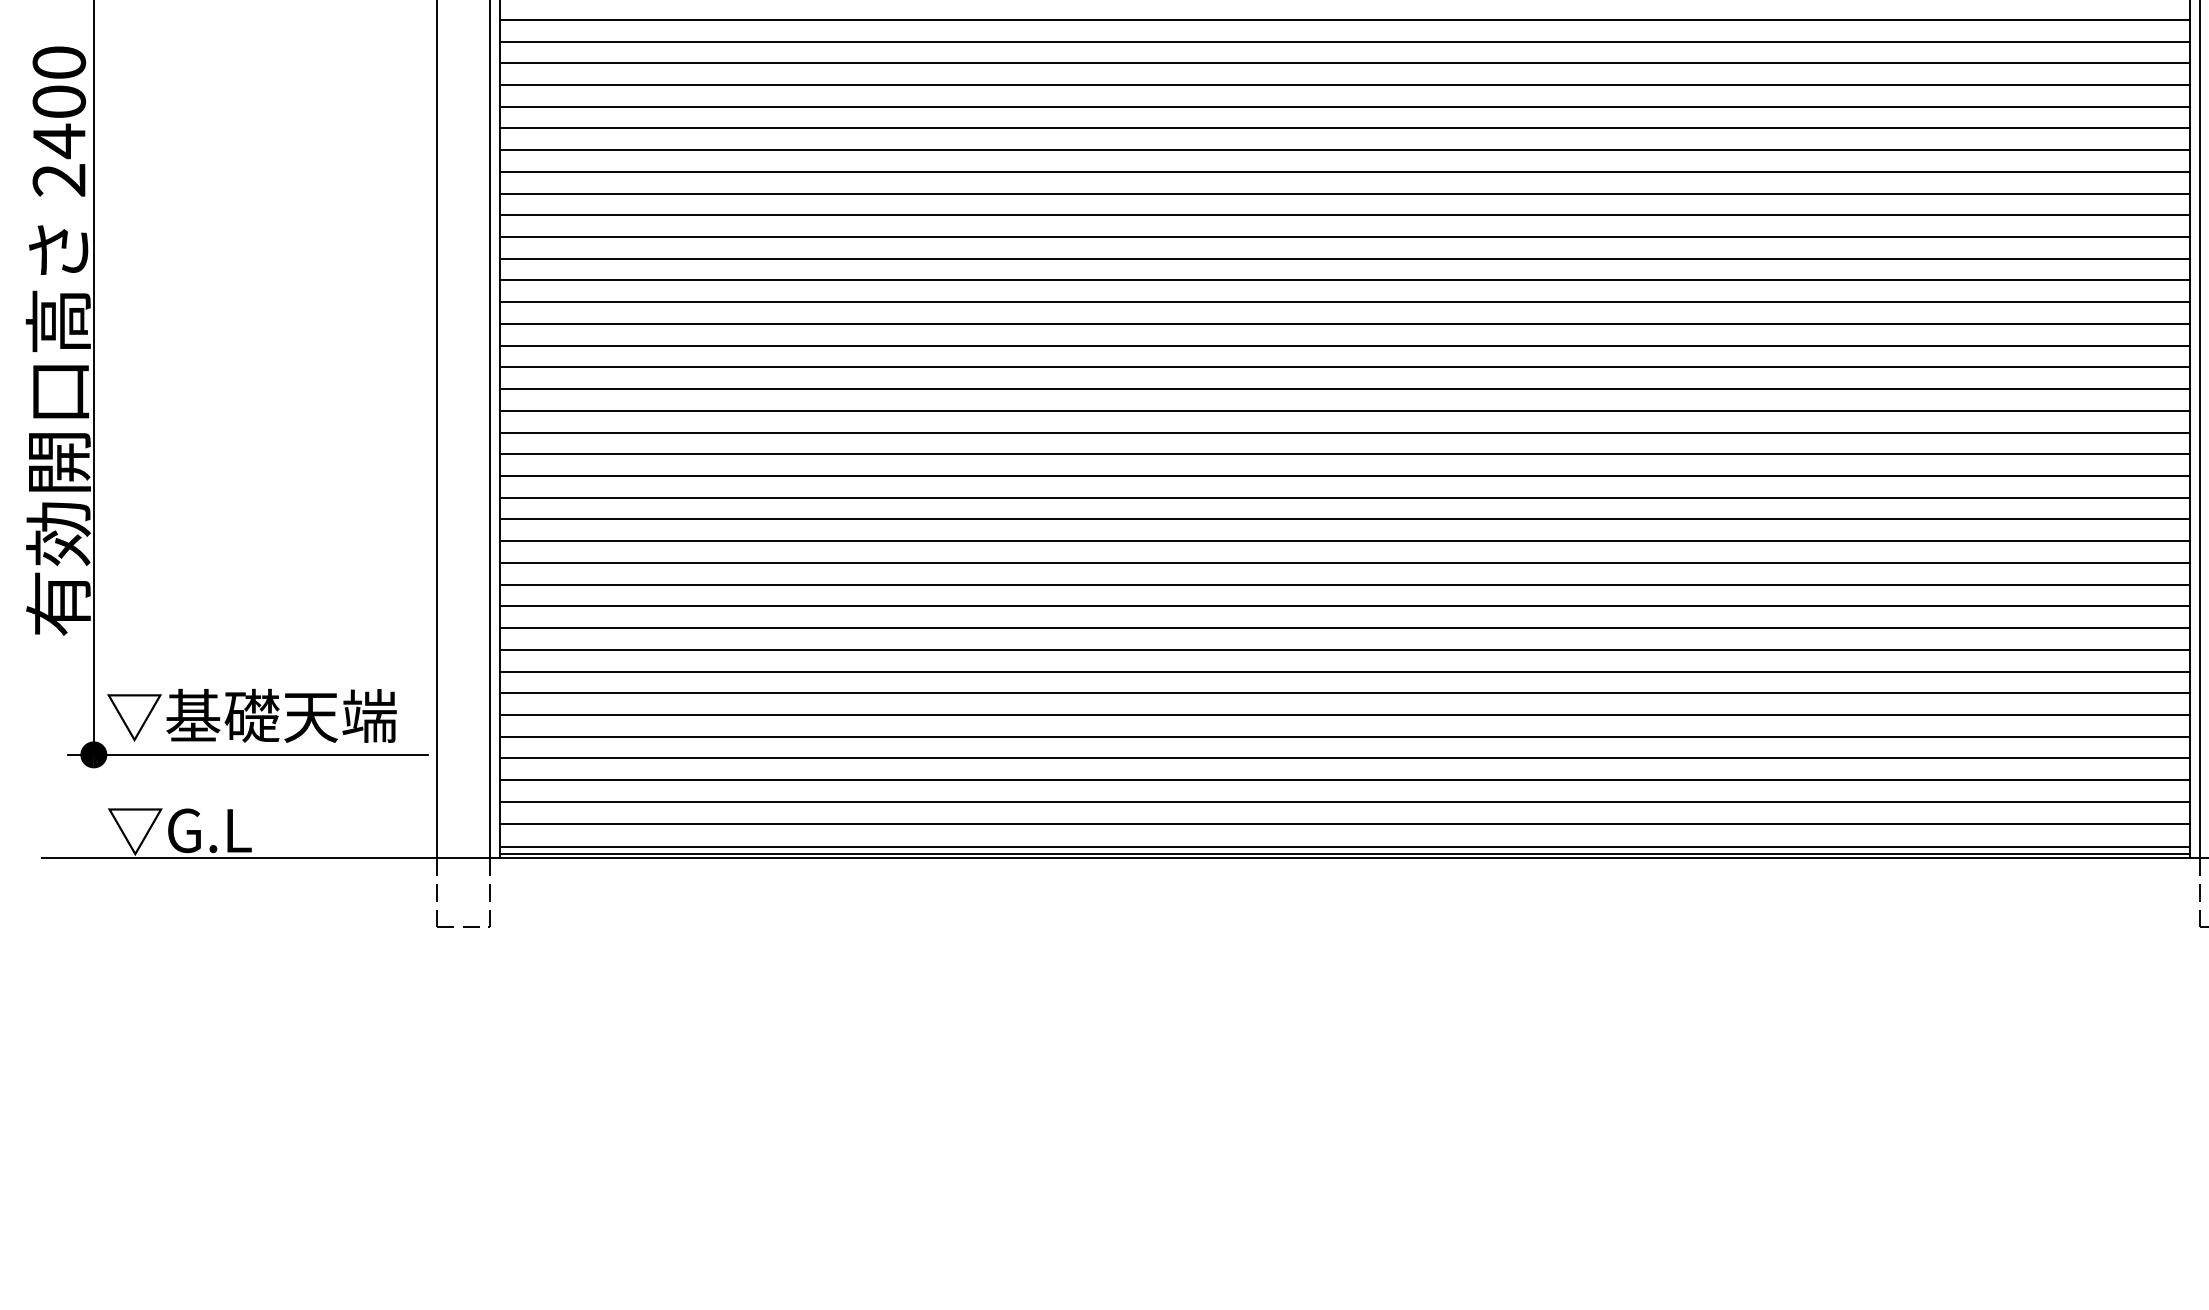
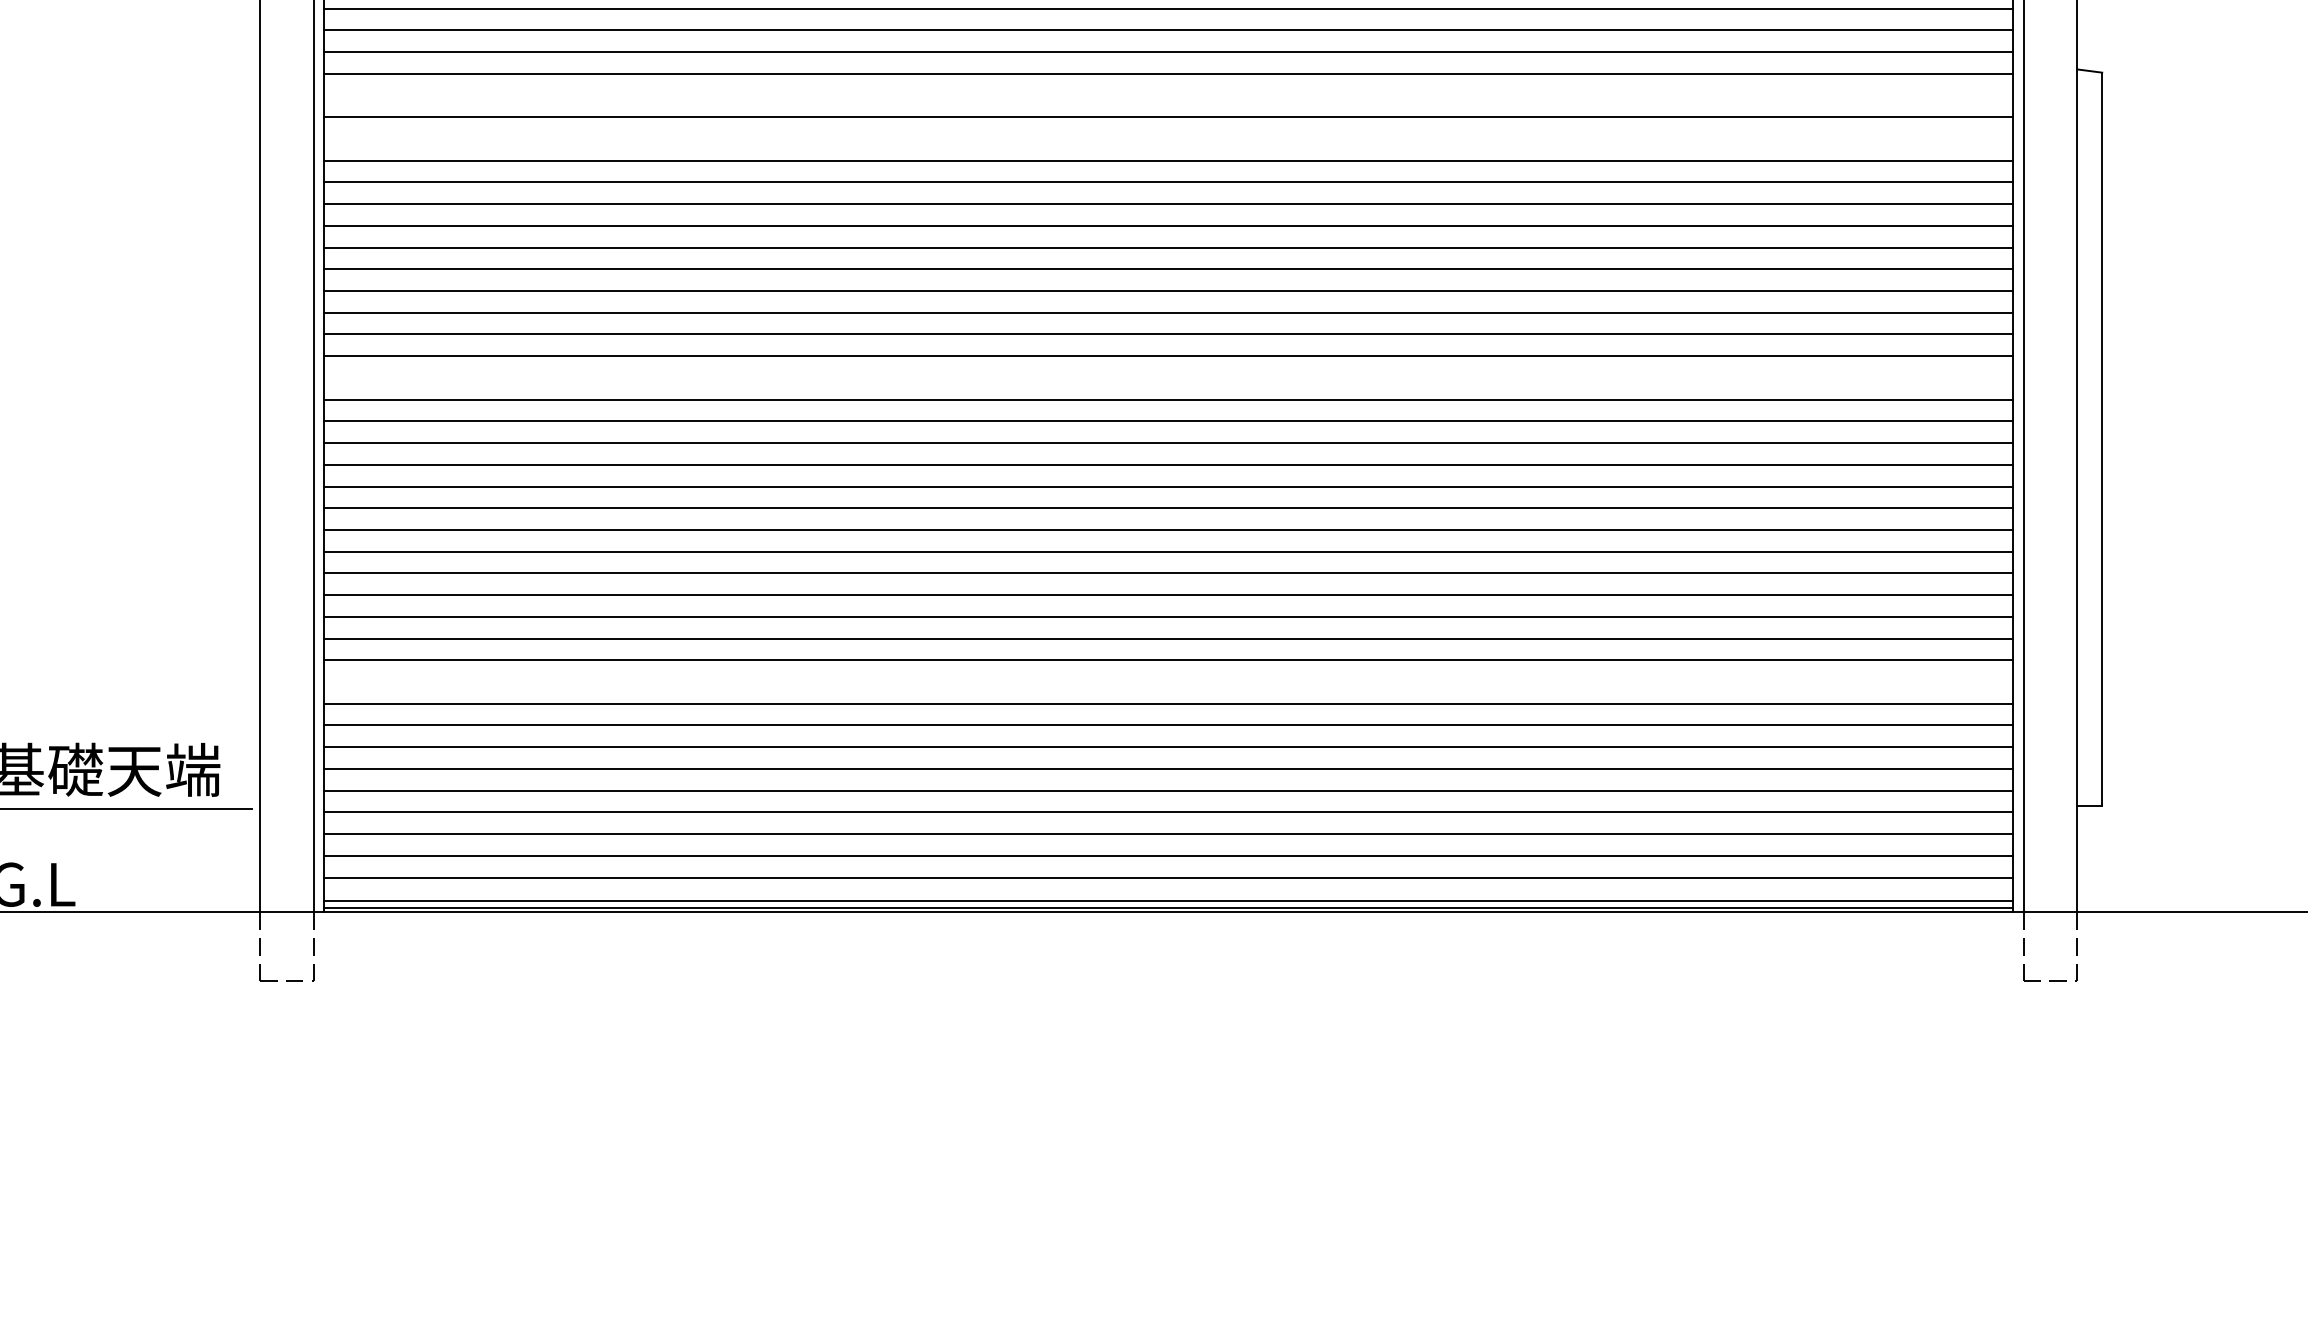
line: (1344, 41) -> (1168, 95), removed
line: (1344, 84) -> (1168, 138), removed
line: (1344, 323) -> (1168, 377), removed
line: (1344, 628) -> (1168, 682), removed

